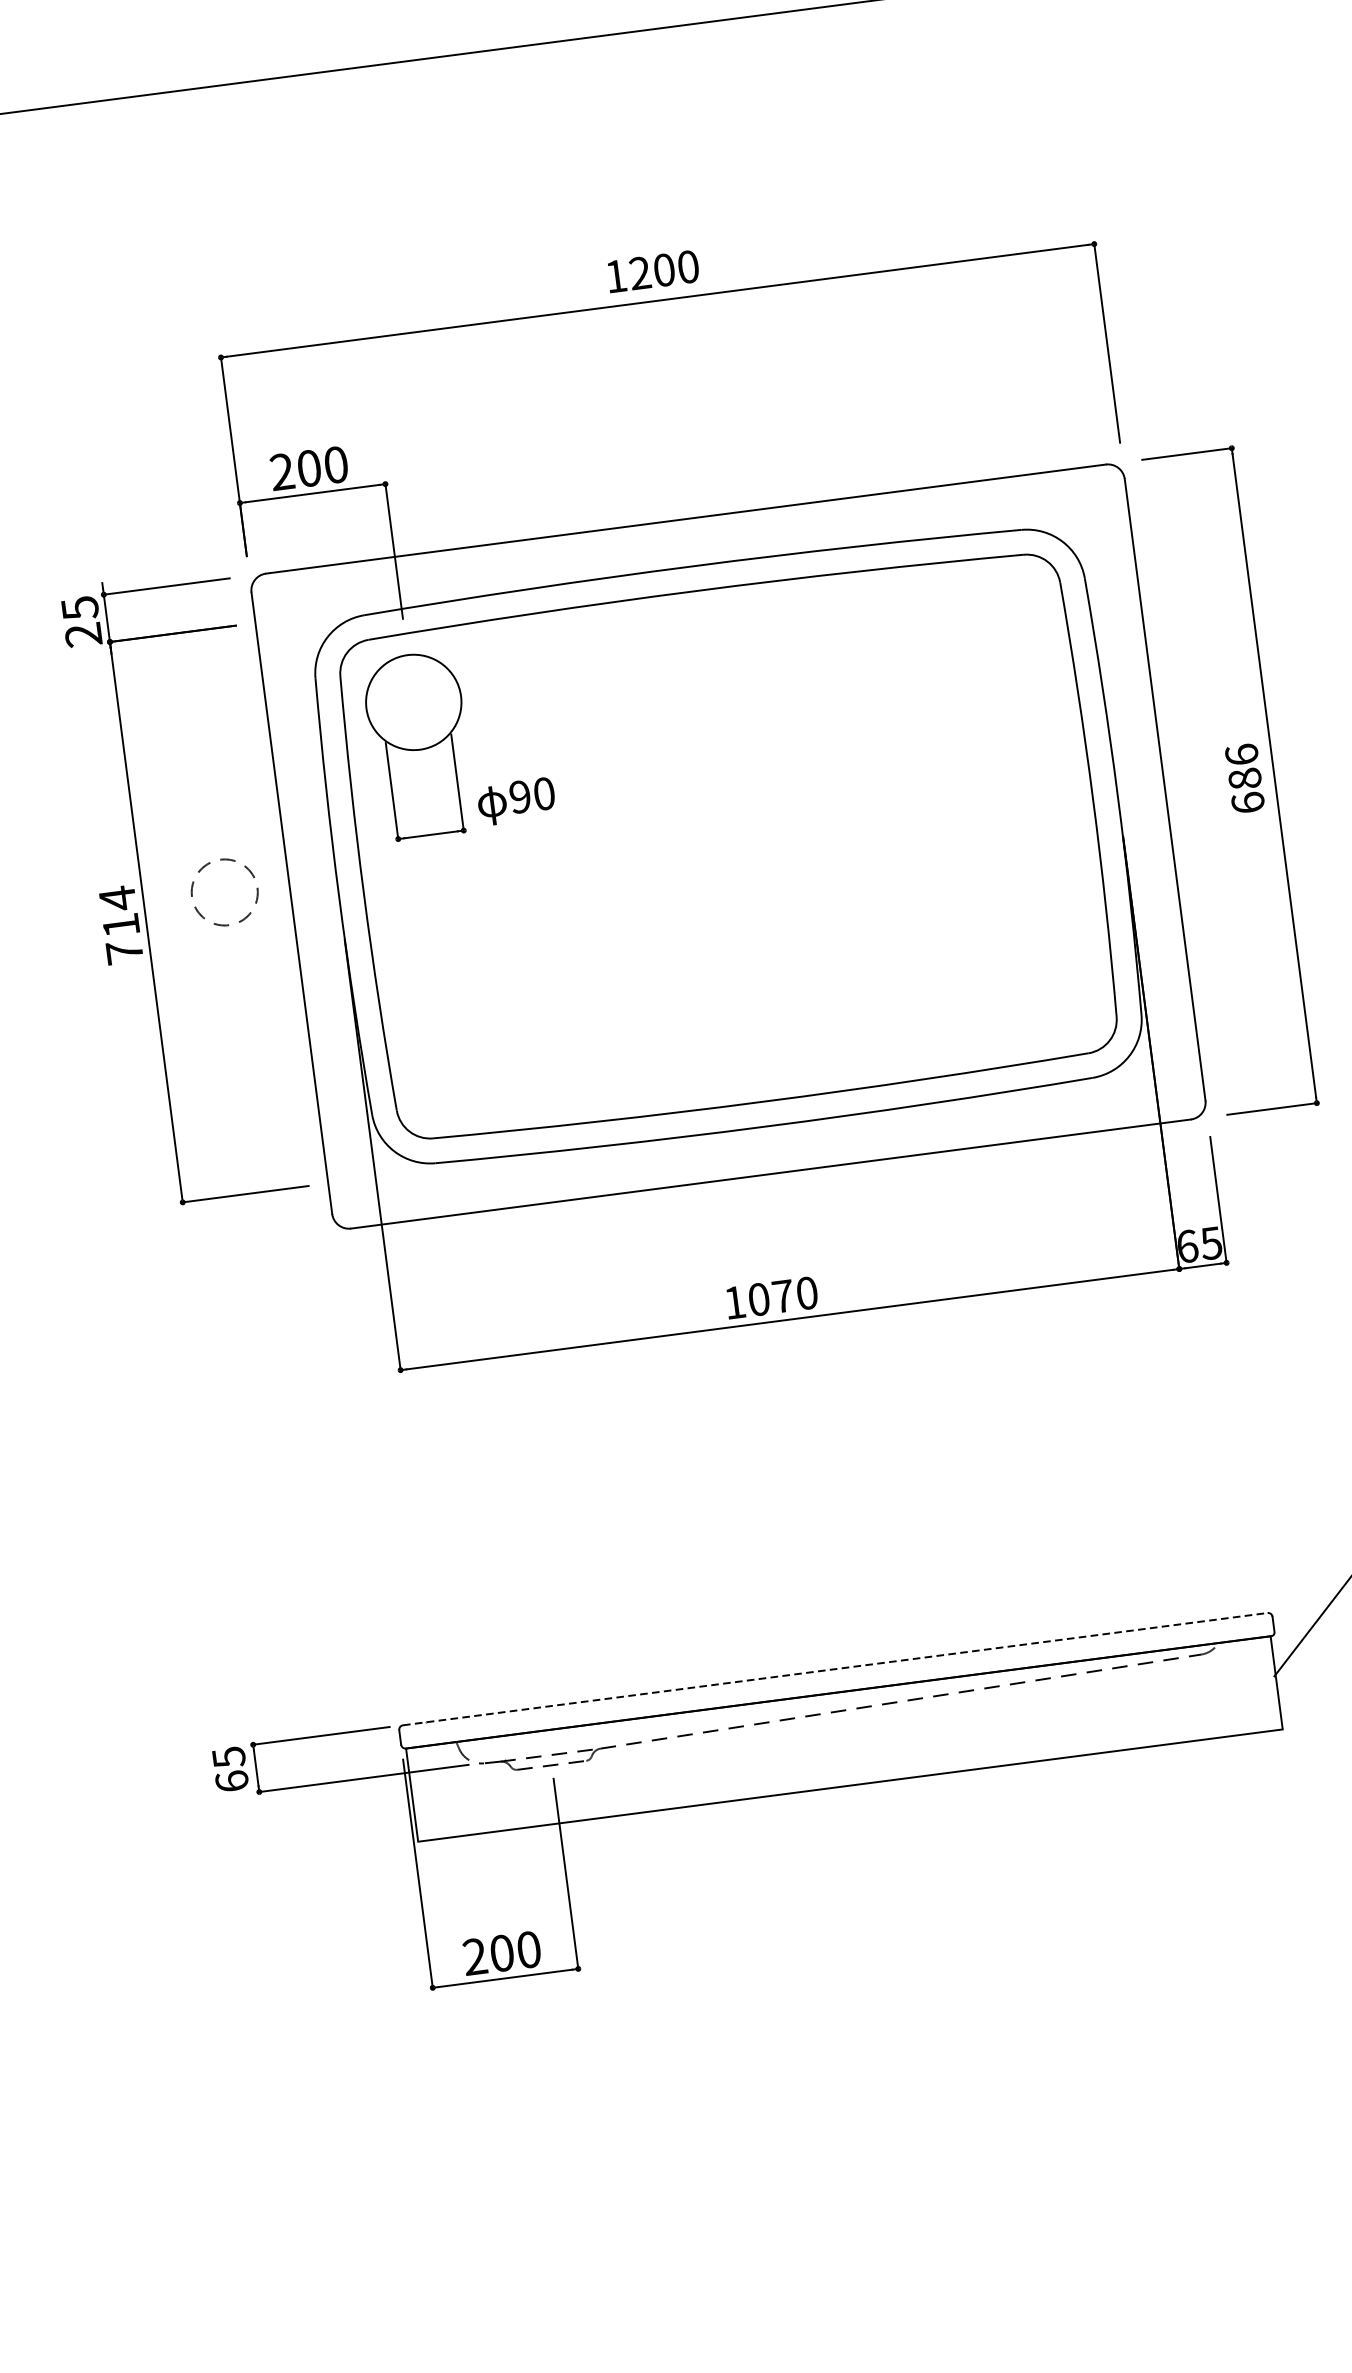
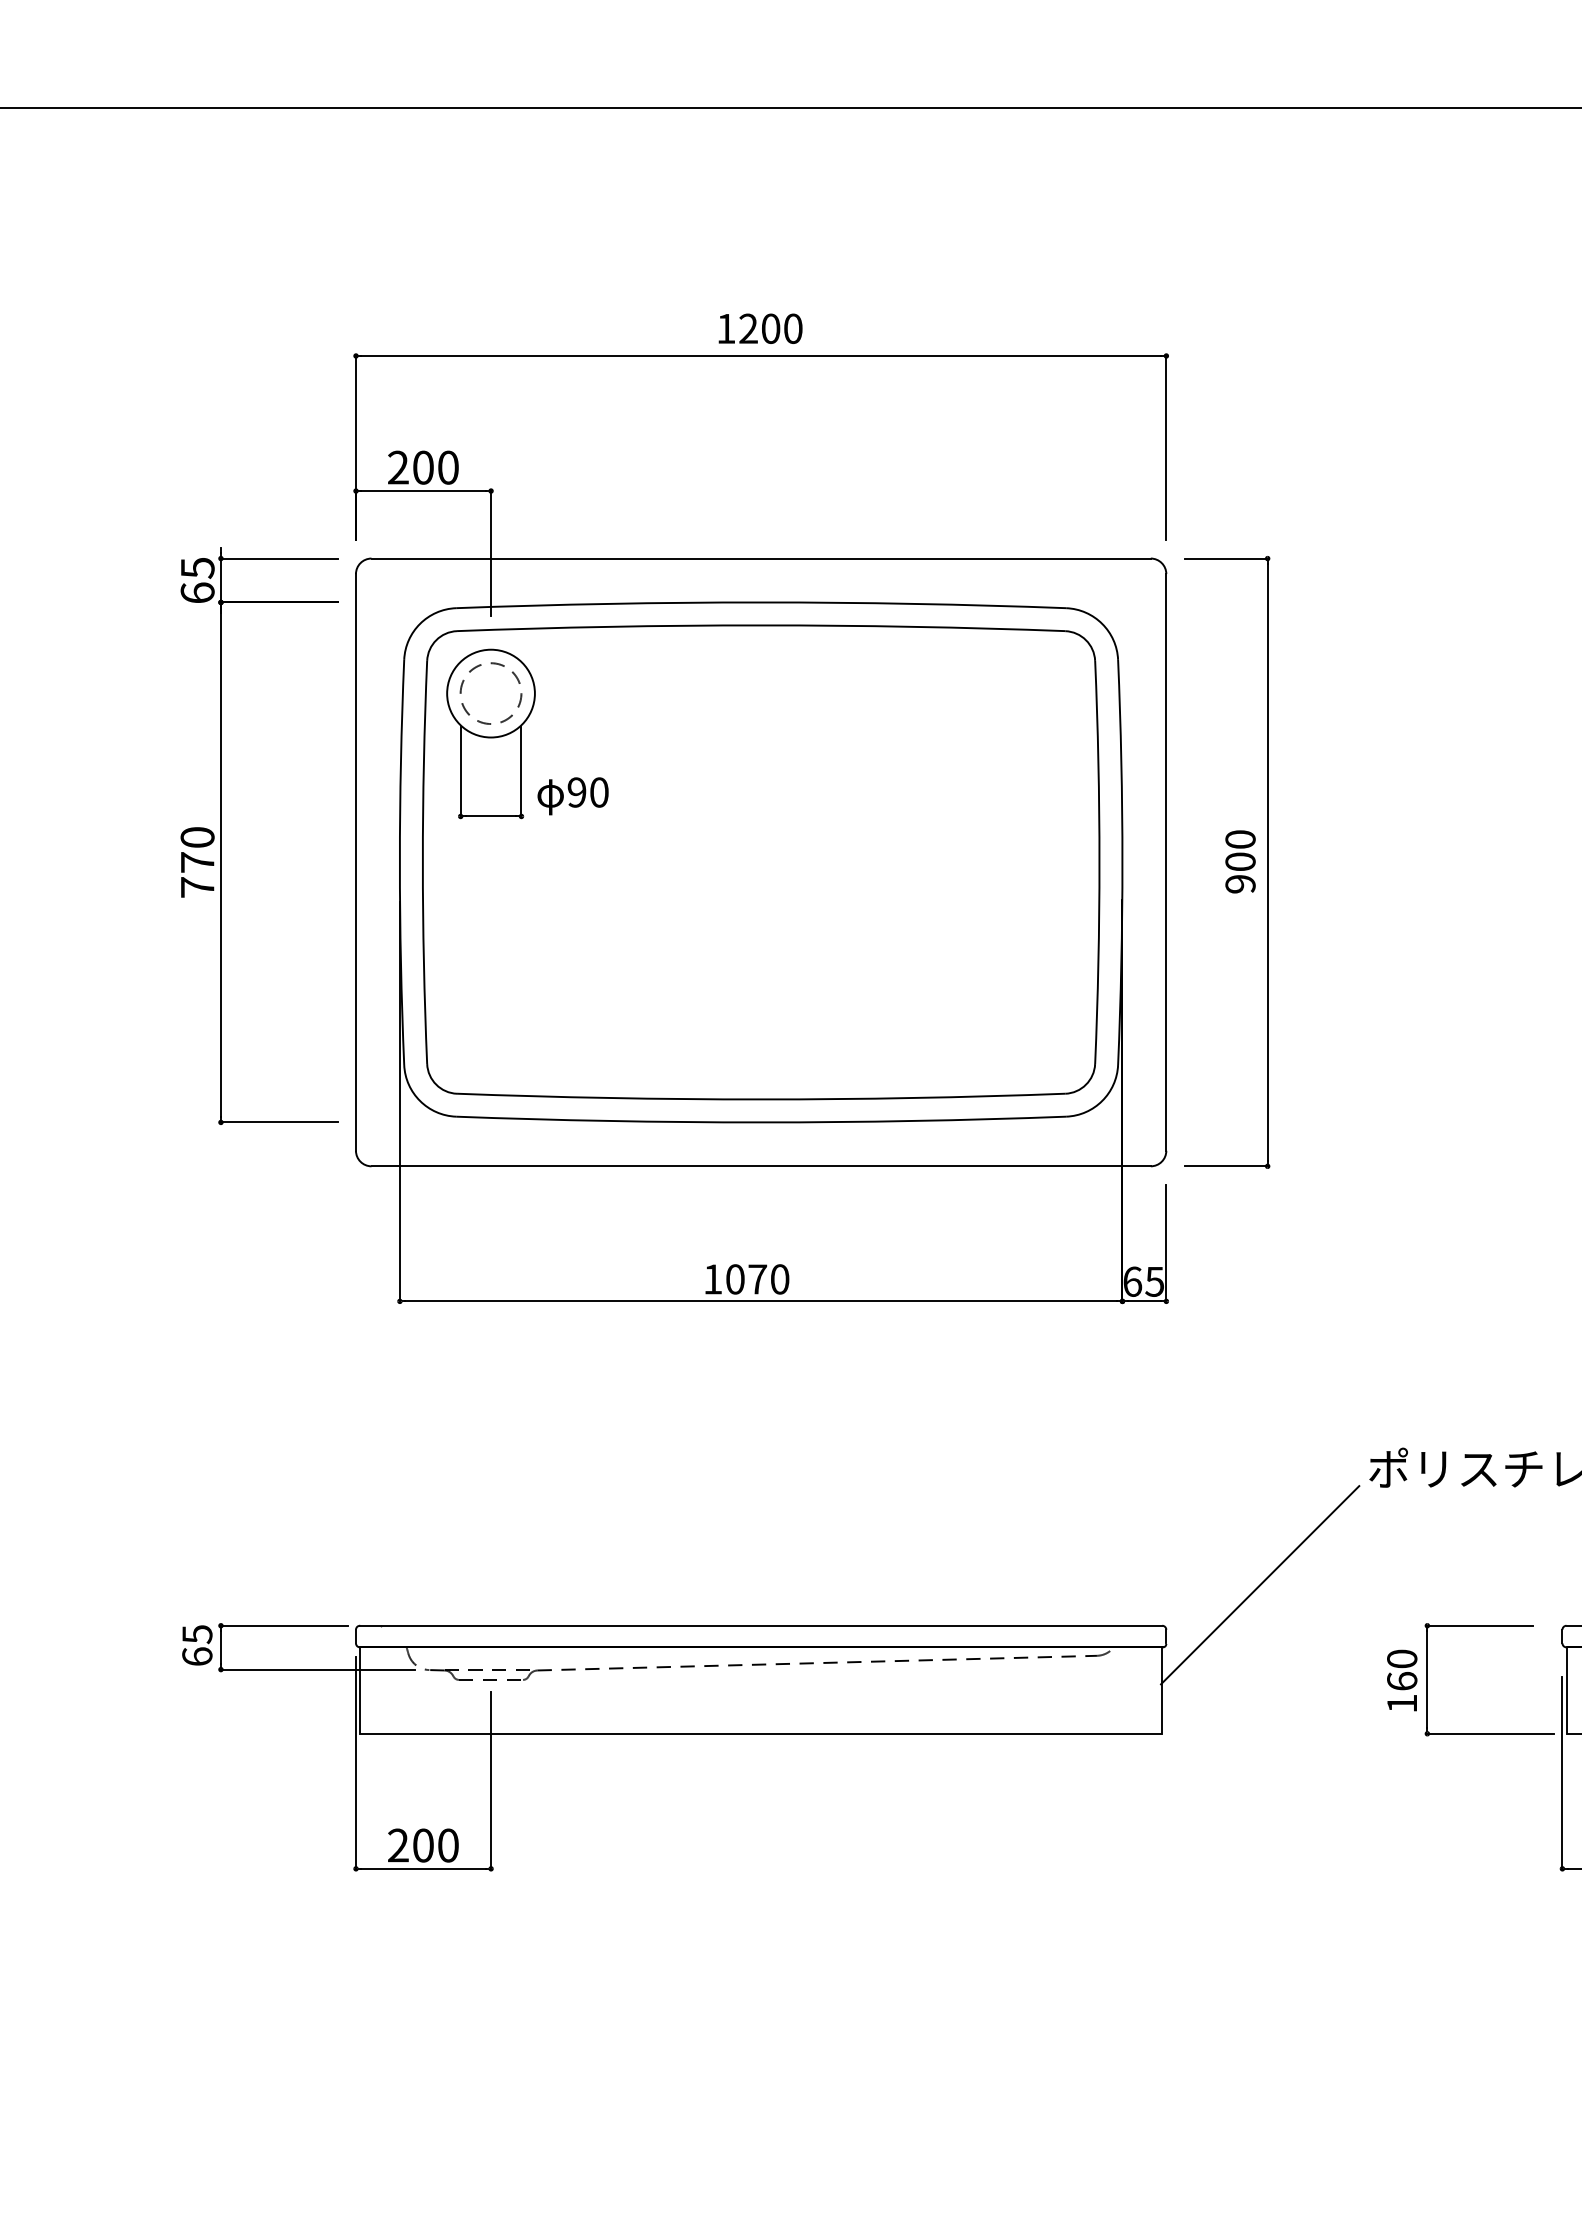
text: (83, 634) -> (197, 592), 25 -> 65
text: (1244, 778) -> (1240, 861), 686 -> 900
circle: (224, 892) -> (490, 693), moved
text: (119, 911) -> (197, 849), 714 -> 770
line: (835, 1668) -> (761, 1625), dashed -> solid

